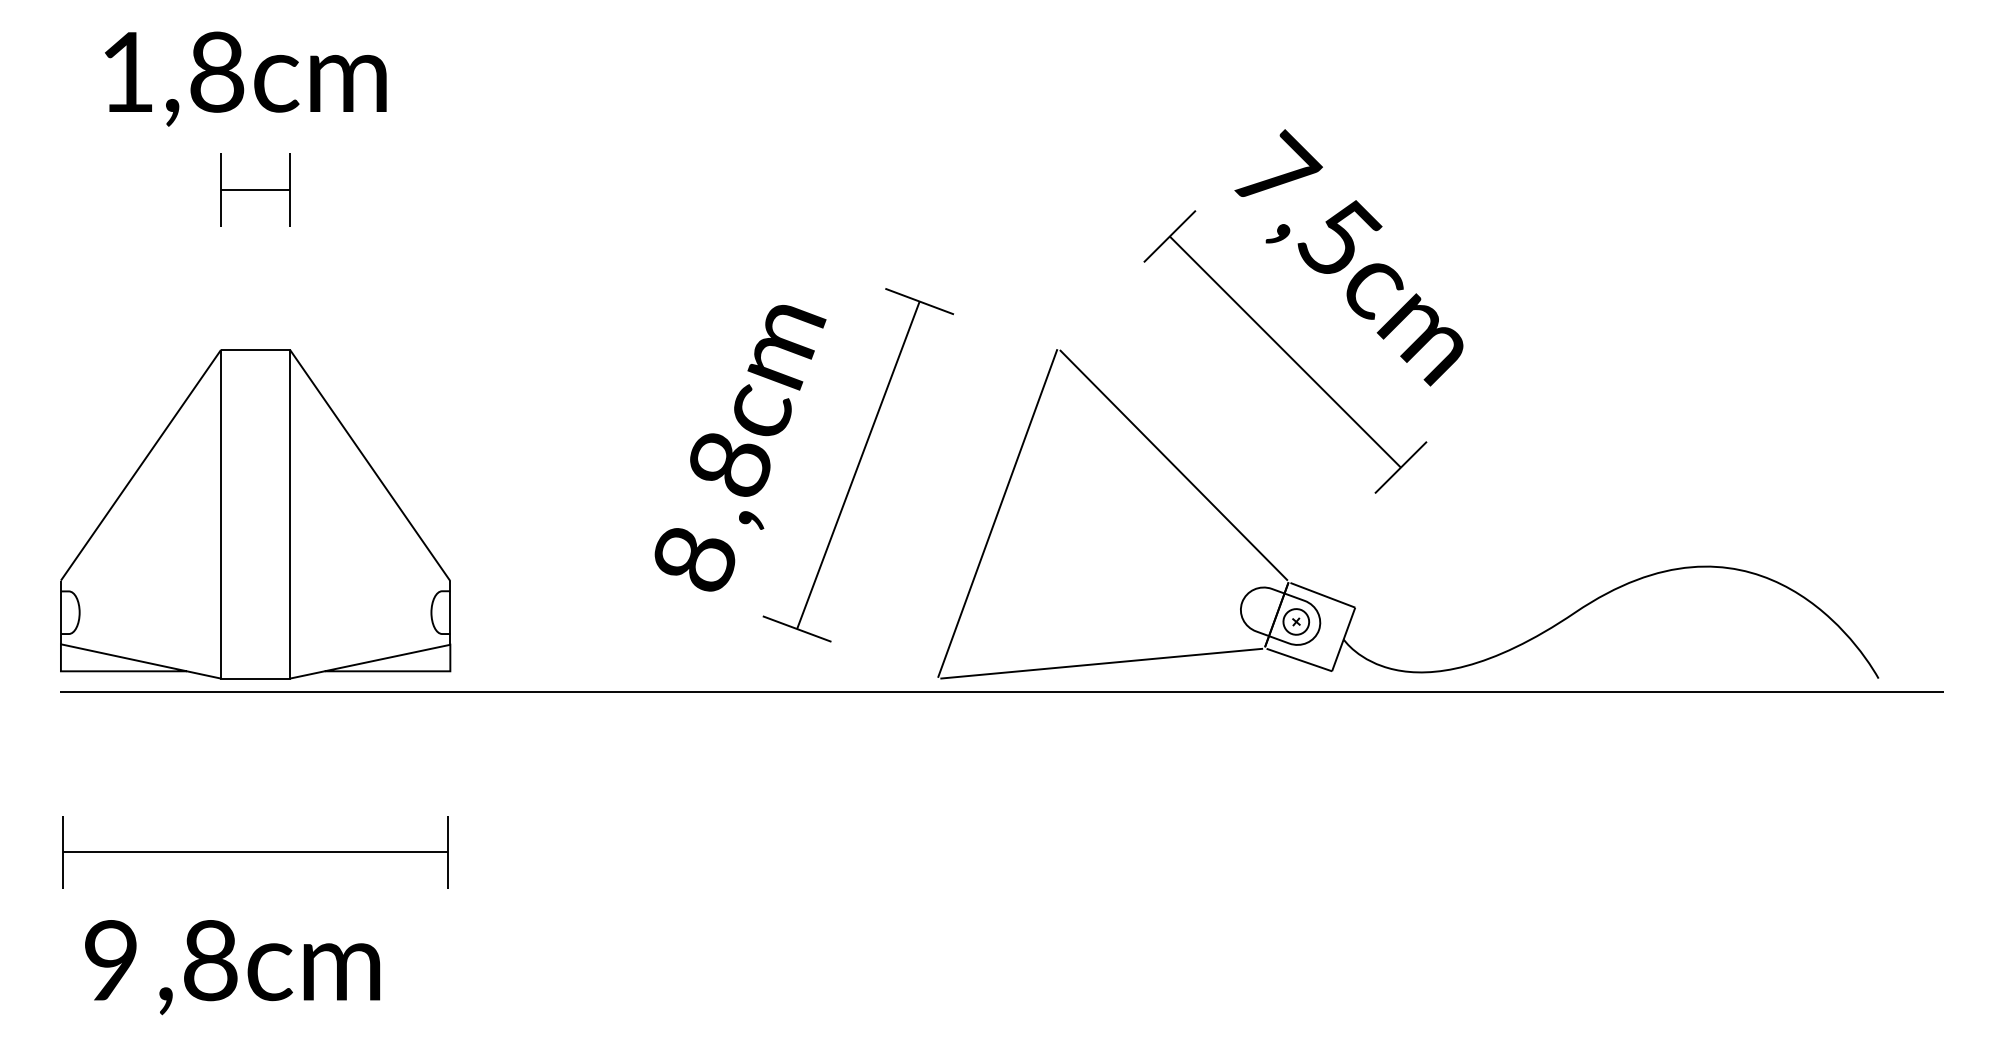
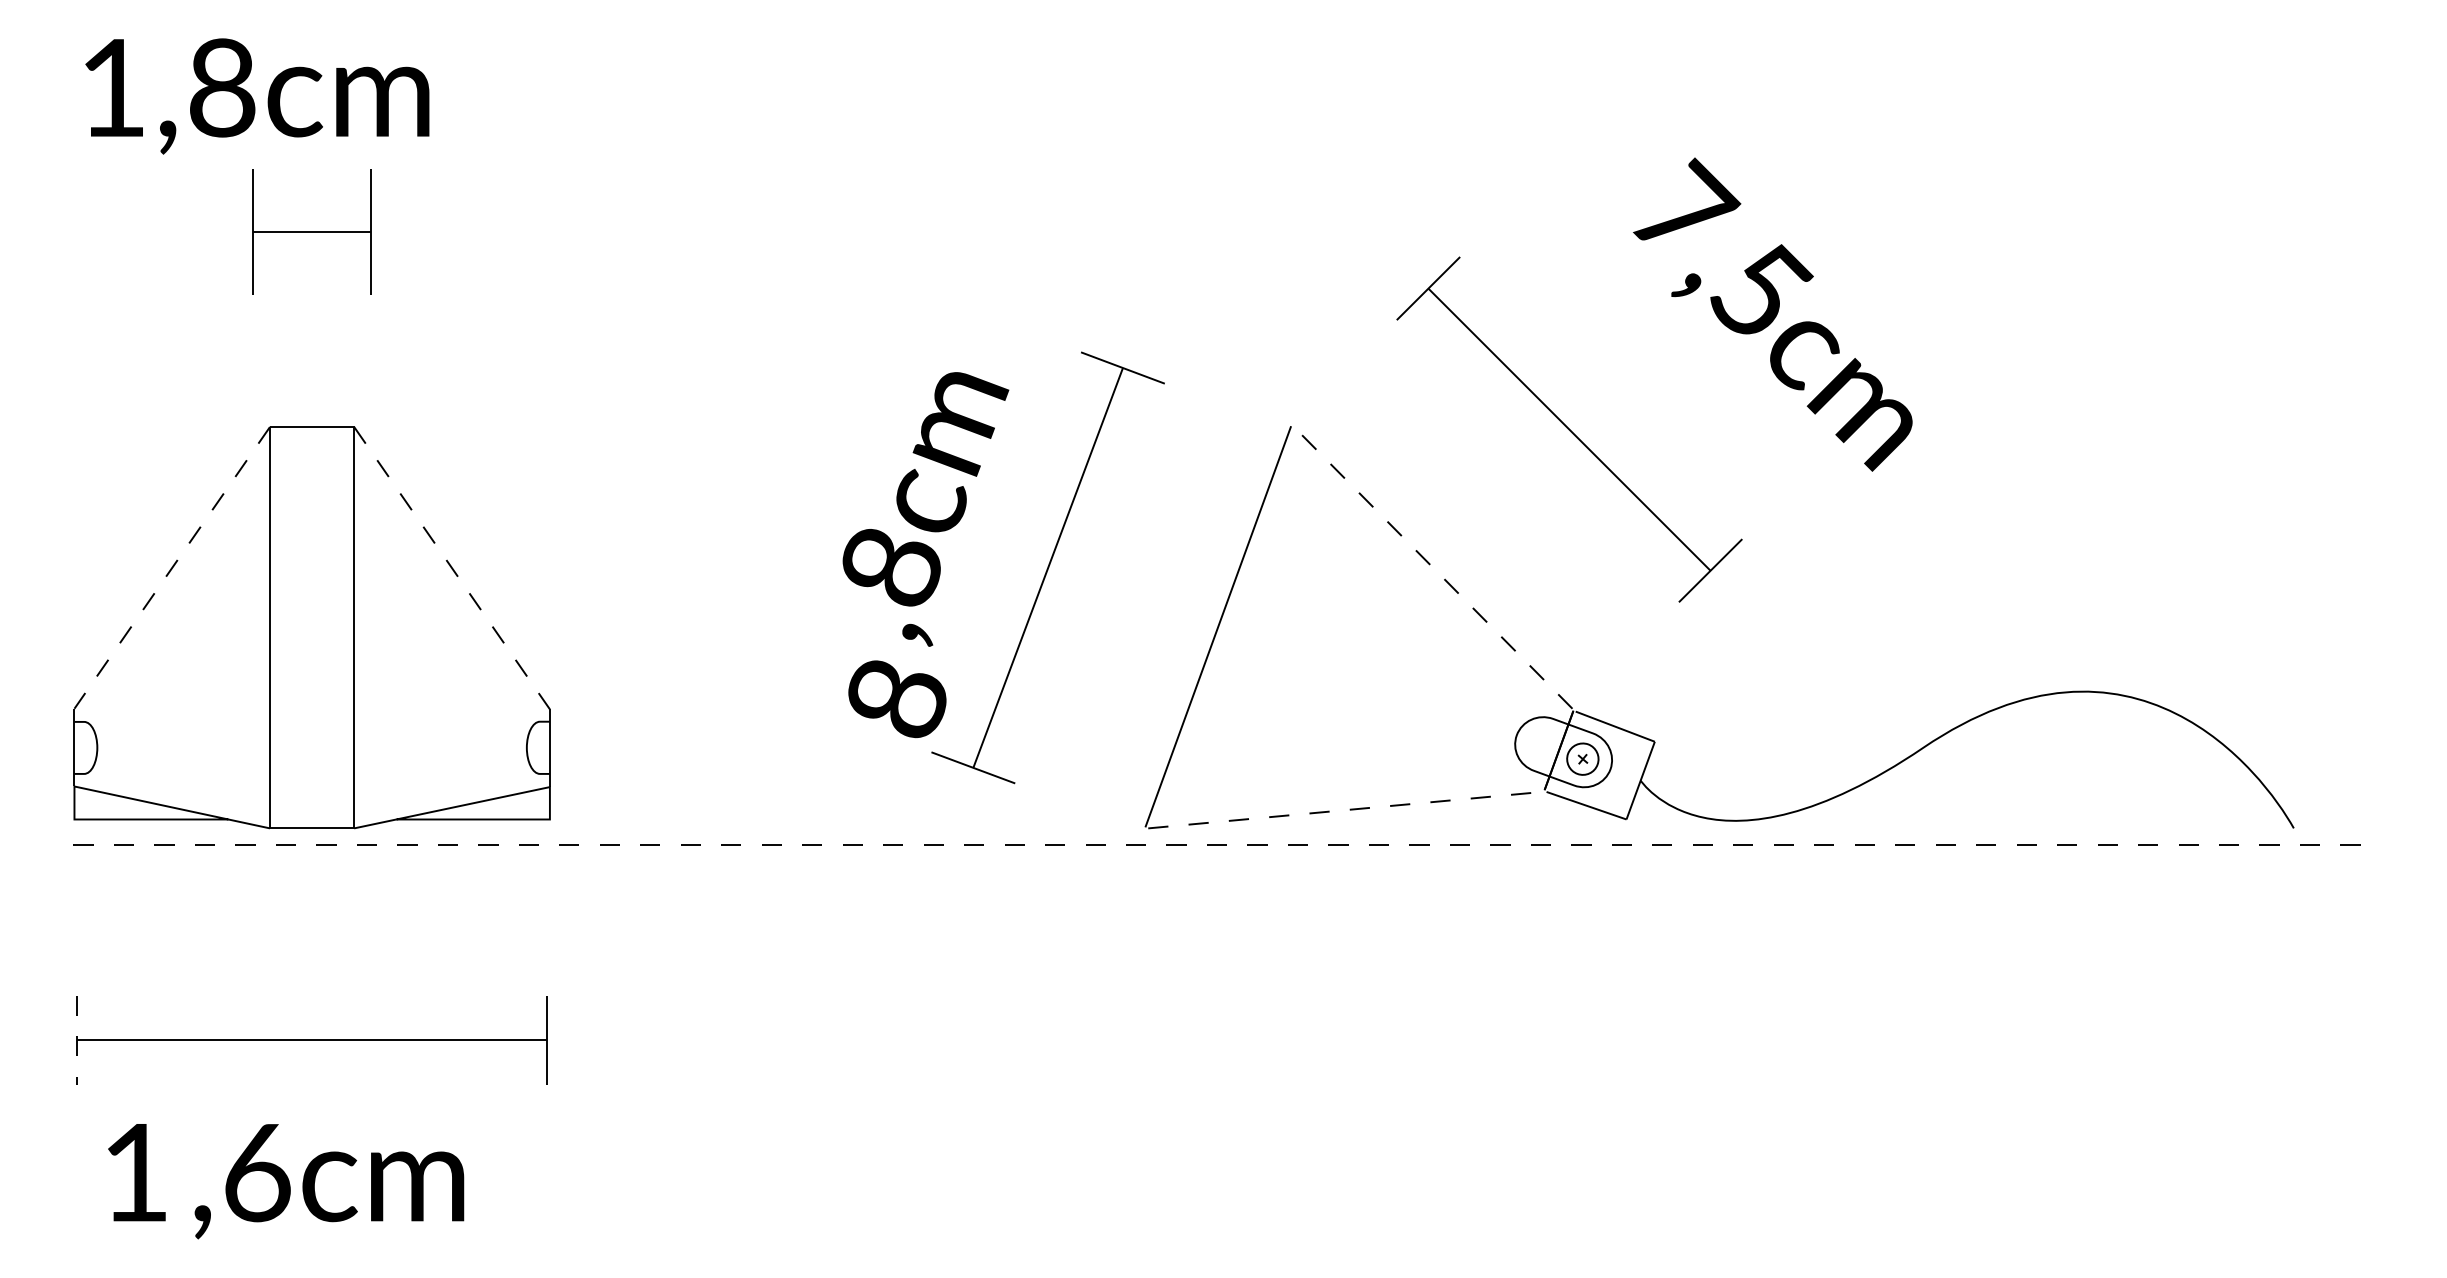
text: (245, 78) -> (257, 95), moved
part: (255, 189) -> (312, 231), size x1.4
text: (1348, 257) -> (1772, 314), moved
line: (1173, 464) -> (1432, 566), solid -> dashed
line: (140, 465) -> (171, 568), solid -> dashed
line: (370, 465) -> (452, 568), solid -> dashed
text: (694, 559) -> (896, 698), moved
line: (1102, 663) -> (1346, 809), solid -> dashed
line: (1002, 691) -> (1224, 844), solid -> dashed
line: (63, 852) -> (77, 1040), solid -> dashed
text: (110, 960) -> (134, 1172), 9 -> 1
text: (211, 960) -> (258, 1172), ,8cm -> ,6cm

